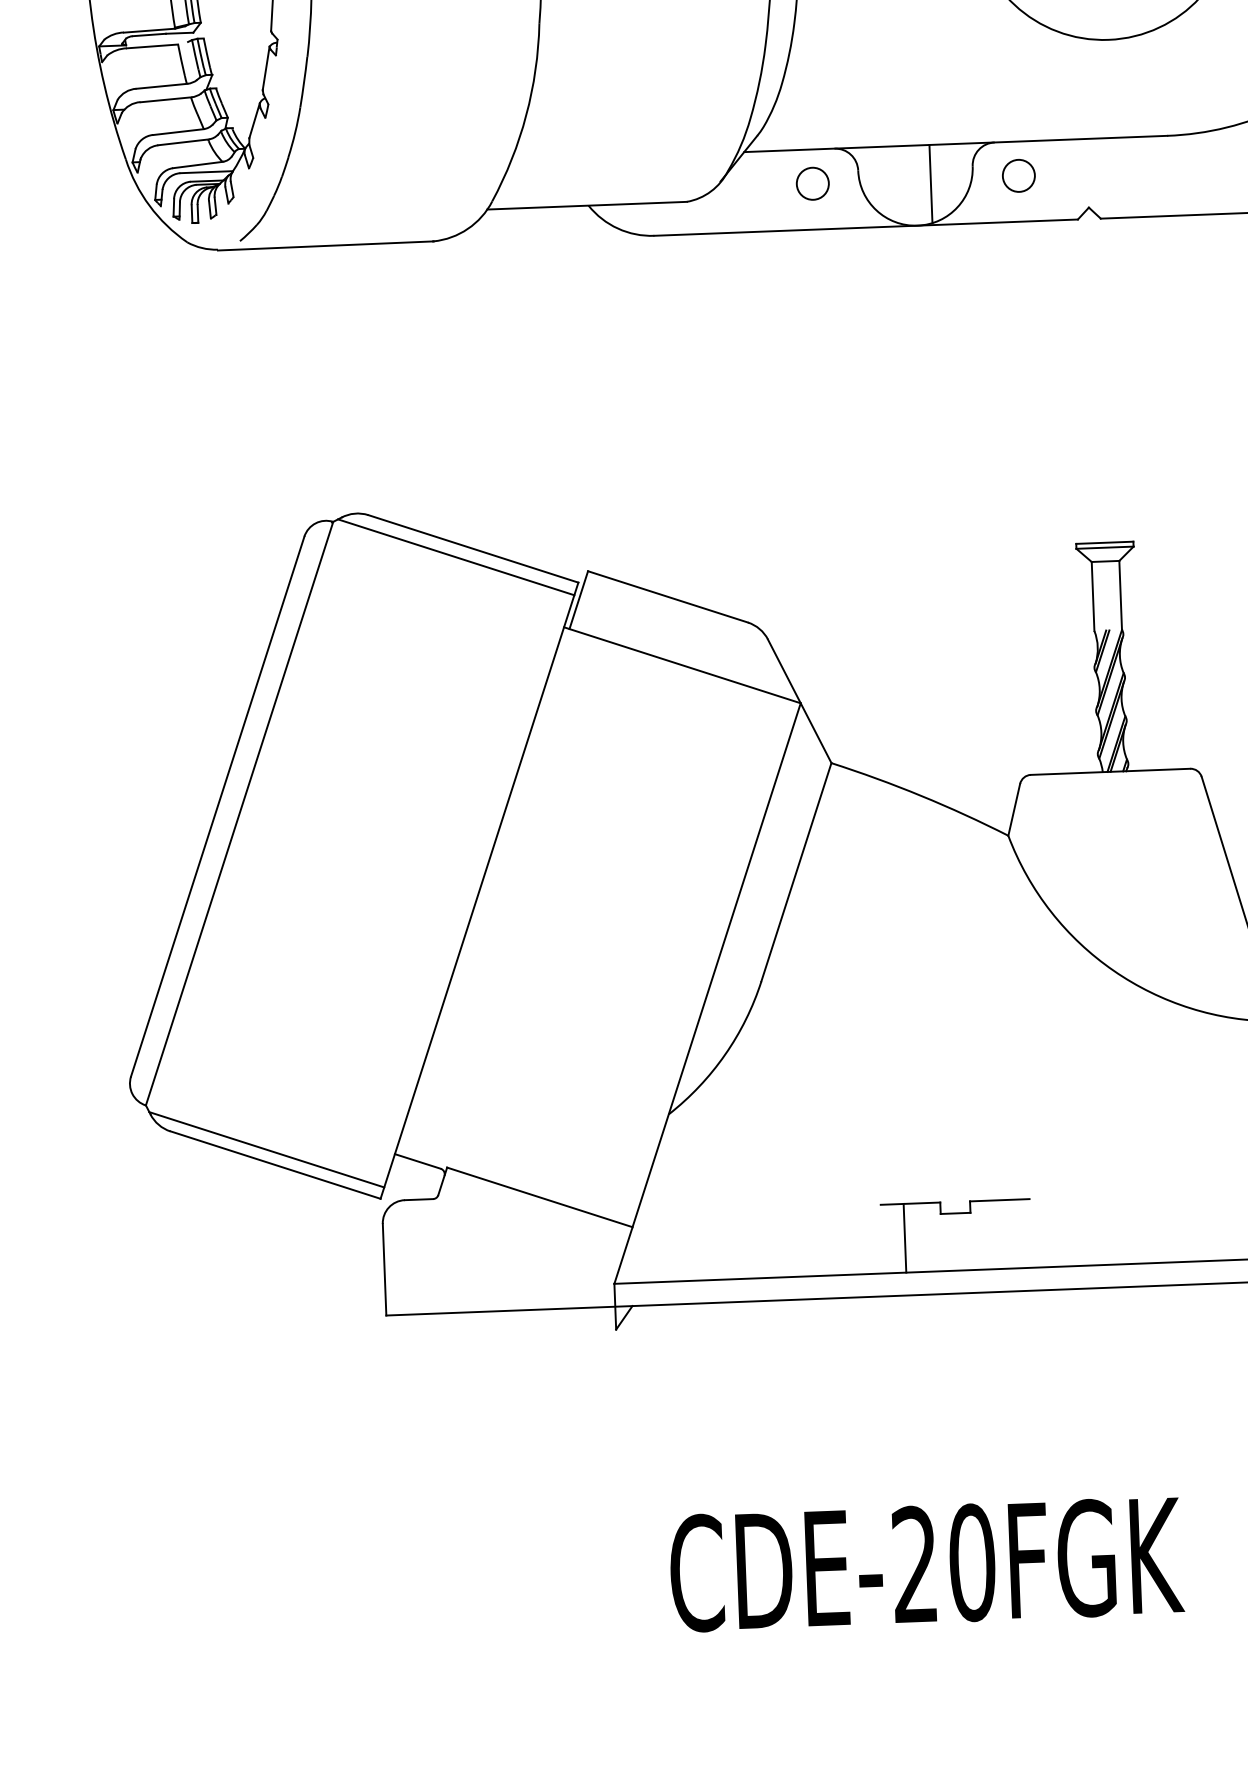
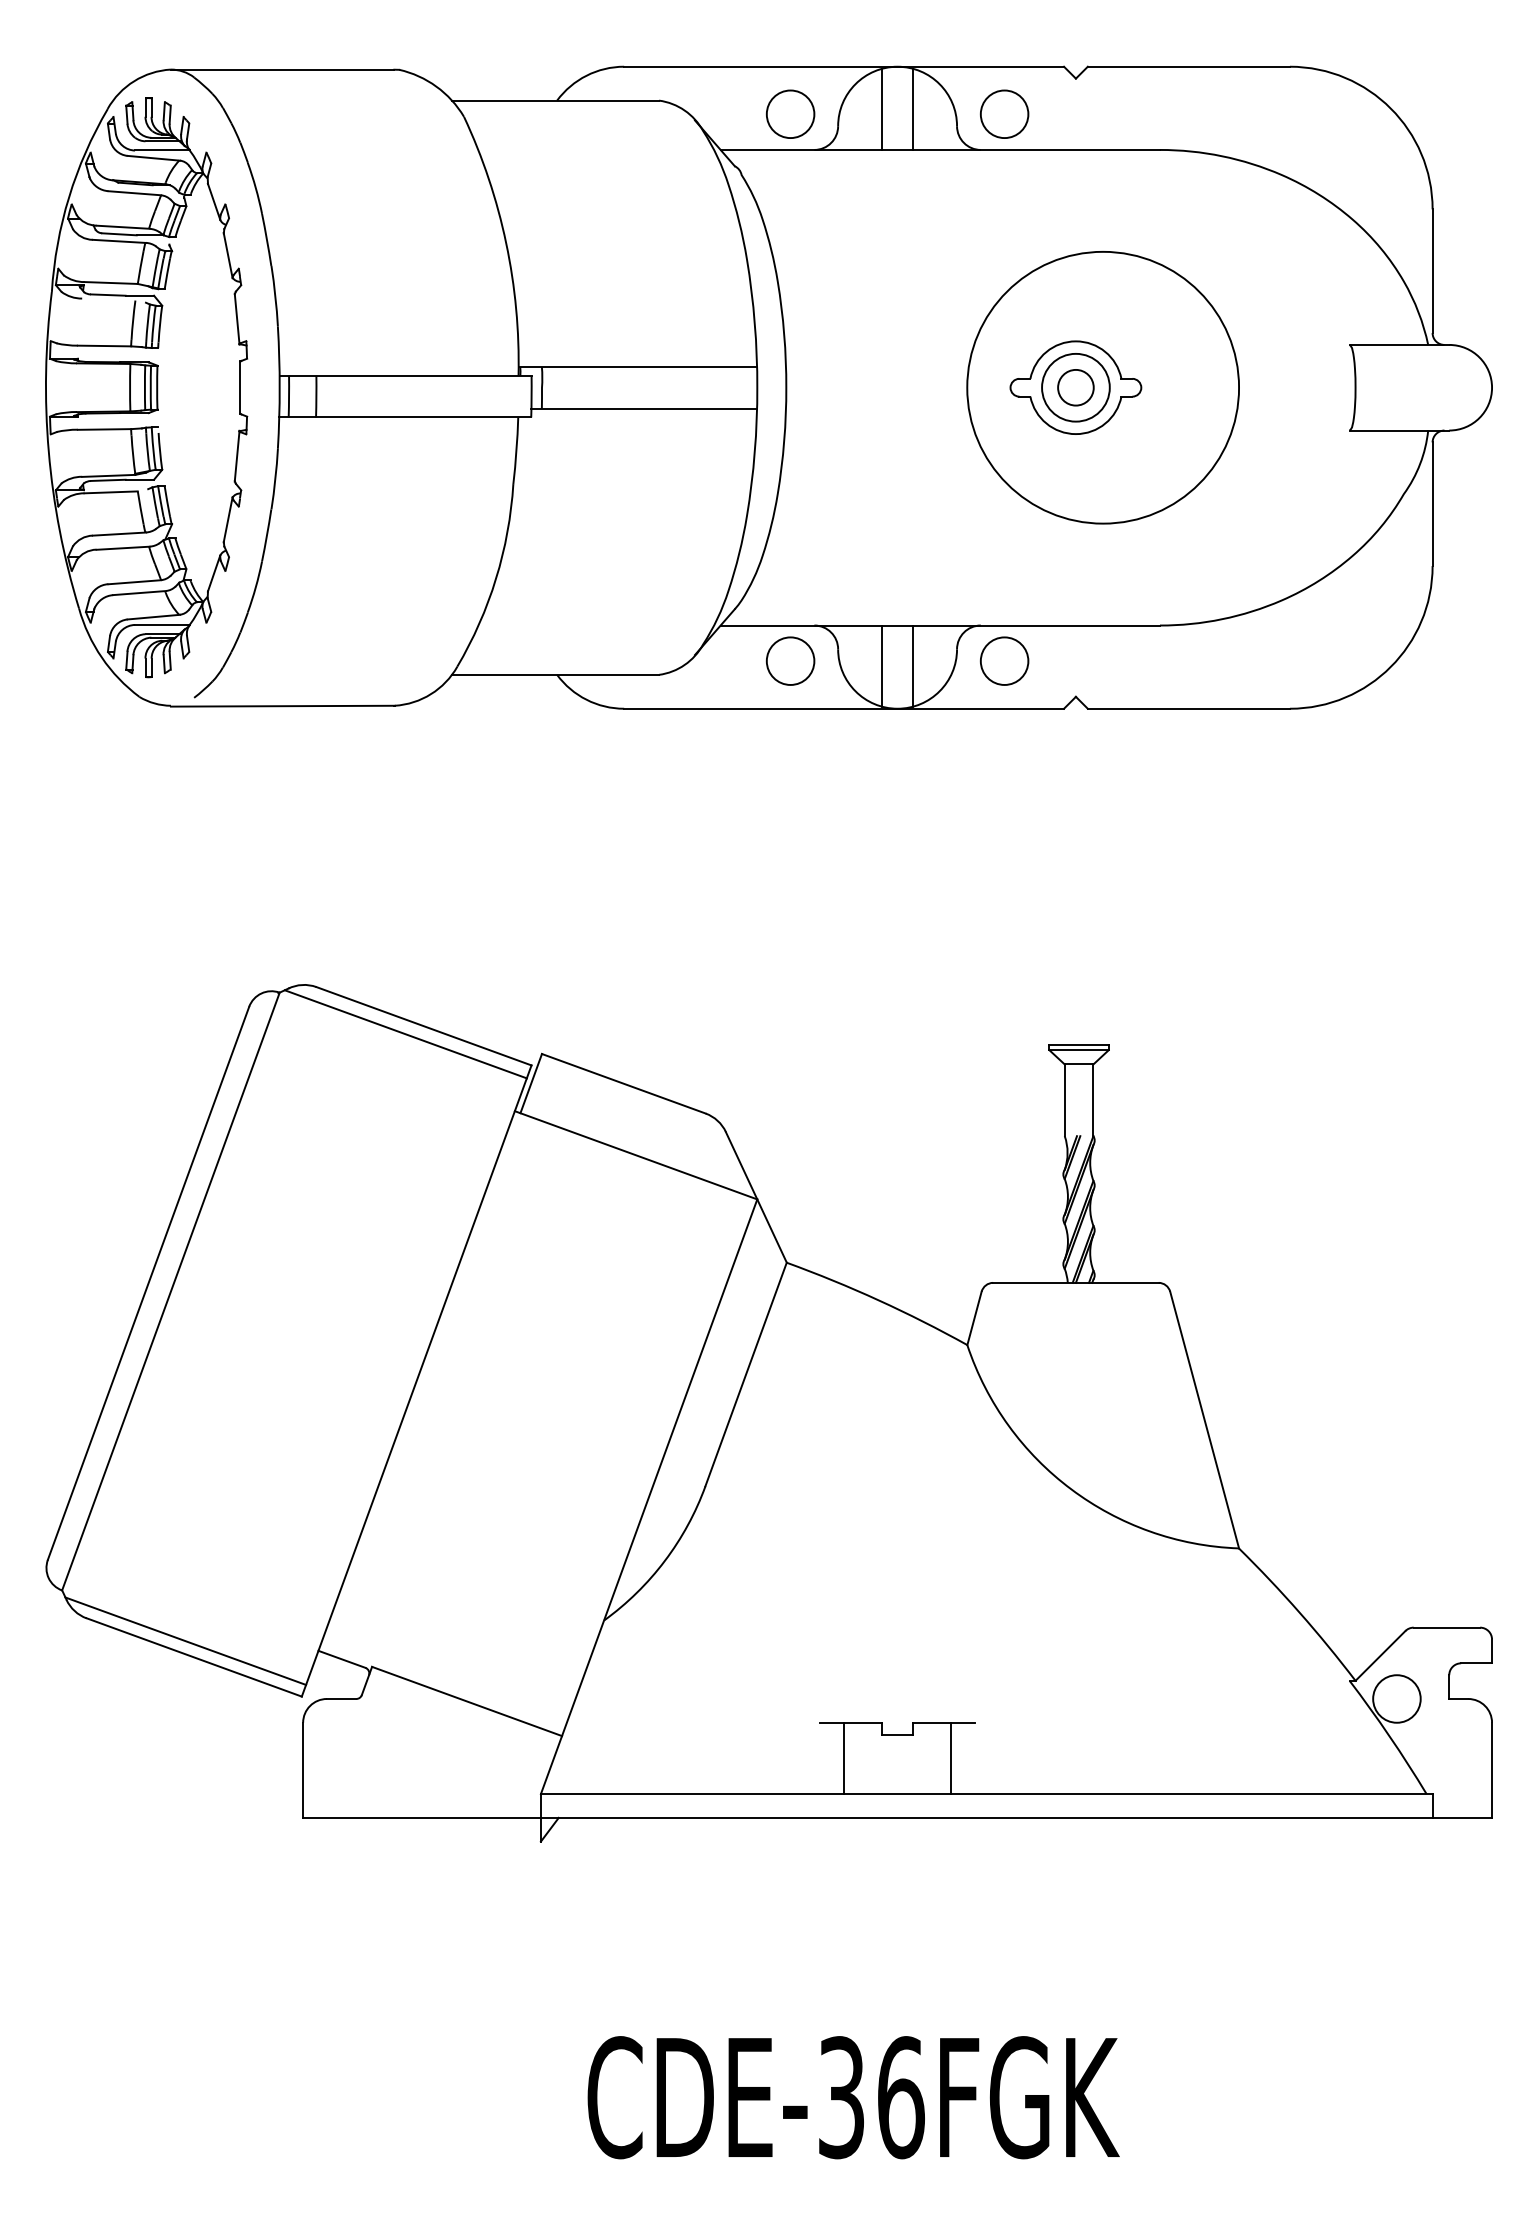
circle: (1018, 175) -> (1004, 660), size x1.43
circle: (812, 183) -> (790, 660), size x1.43
line: (901, 184) -> (882, 665), added
line: (1008, 1234) -> (951, 1758), added
text: (943, 1563) -> (871, 2097), CDE-20FGK -> CDE-36FGK

